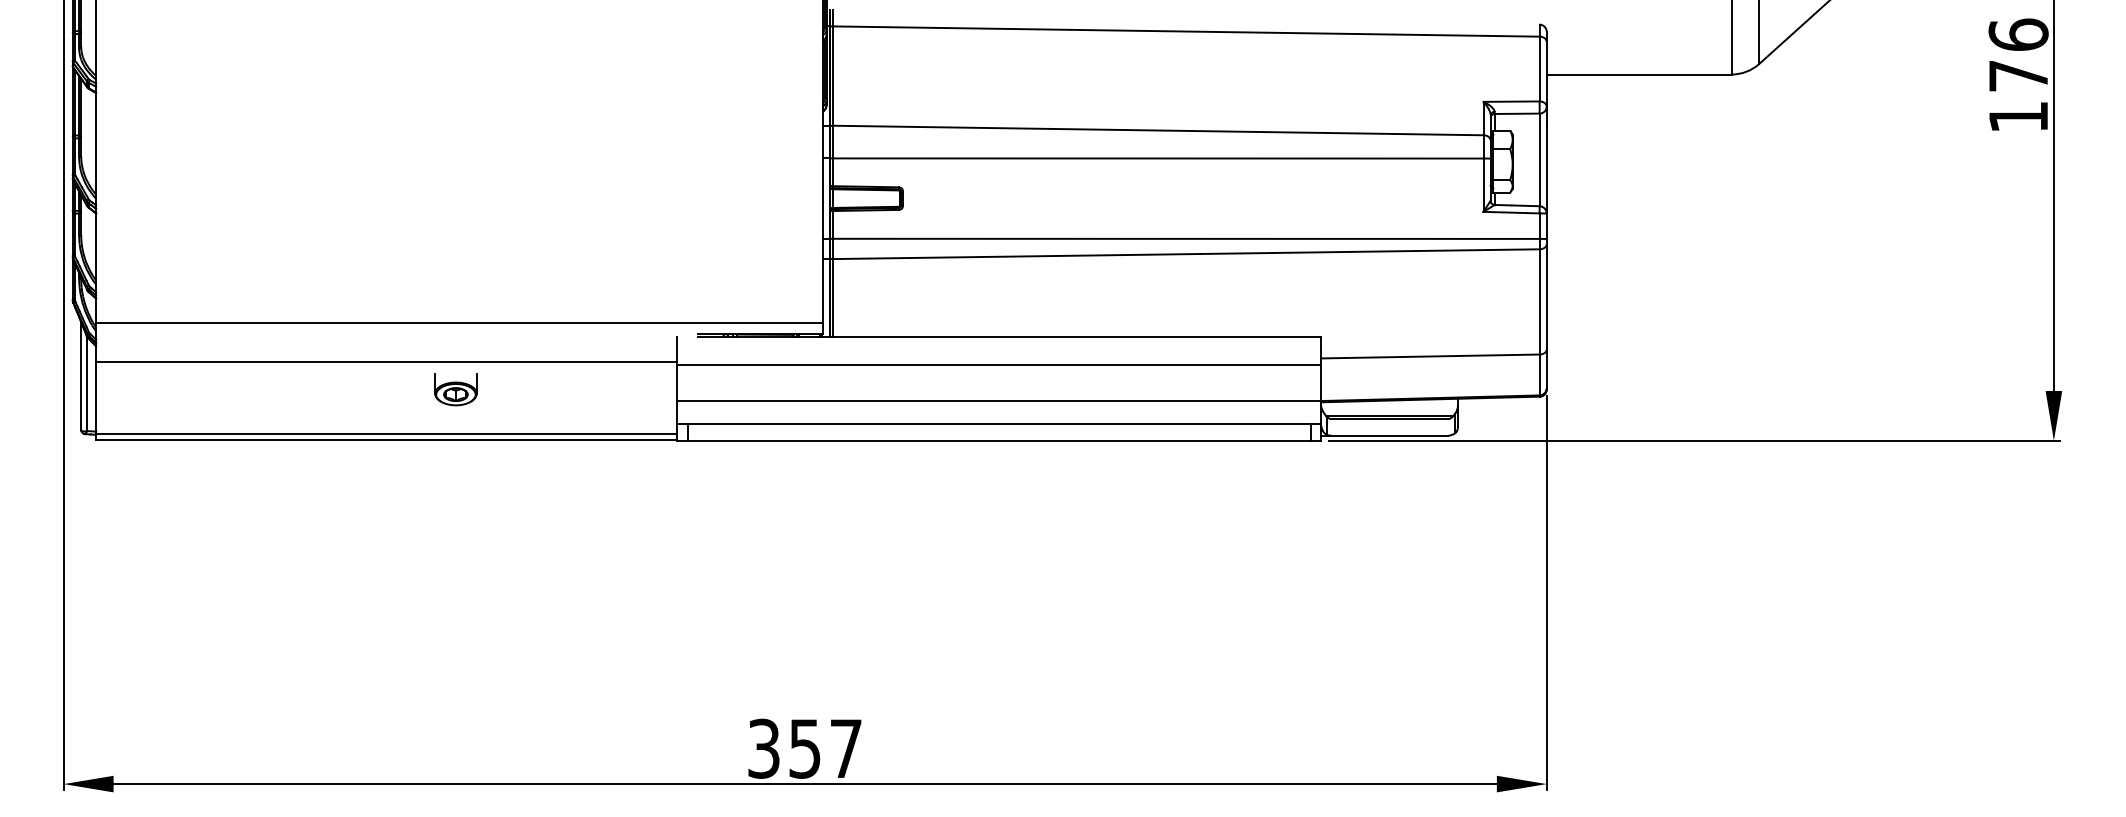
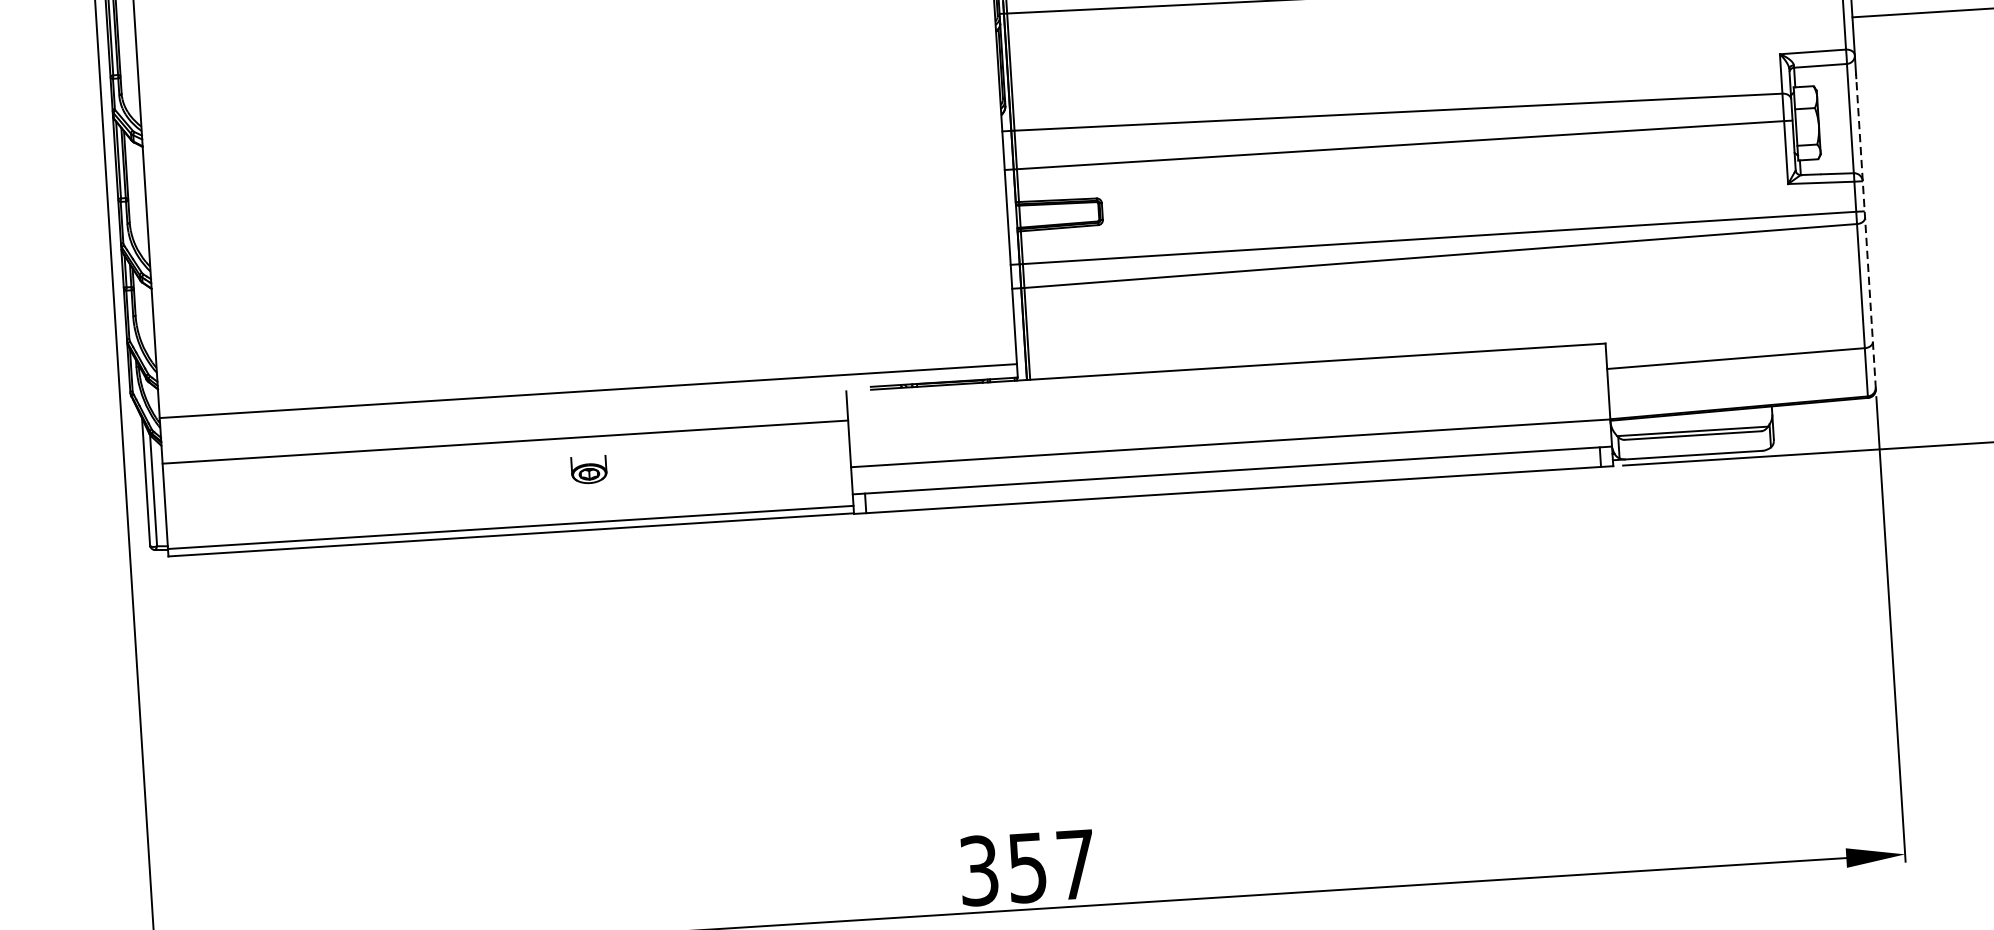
line: (1546, 257) -> (1865, 233), solid -> dashed
line: (998, 365) -> (1227, 401), removed
part: (455, 389) -> (588, 469), size x0.7

